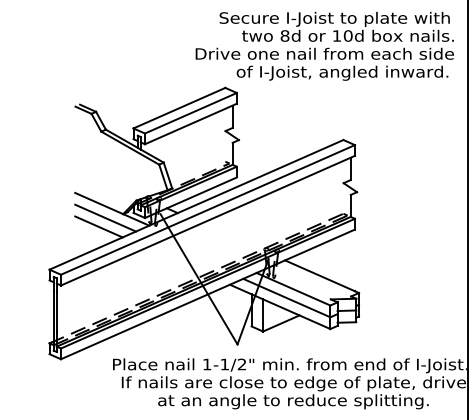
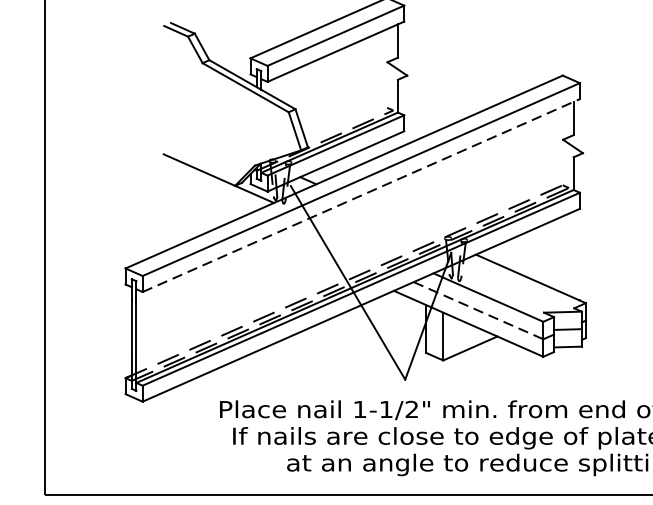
line: (105, 217) -> (208, 190), removed
line: (207, 220) -> (360, 195), solid -> dashed
line: (98, 226) -> (198, 204), removed
line: (286, 298) -> (478, 311), solid -> dashed

